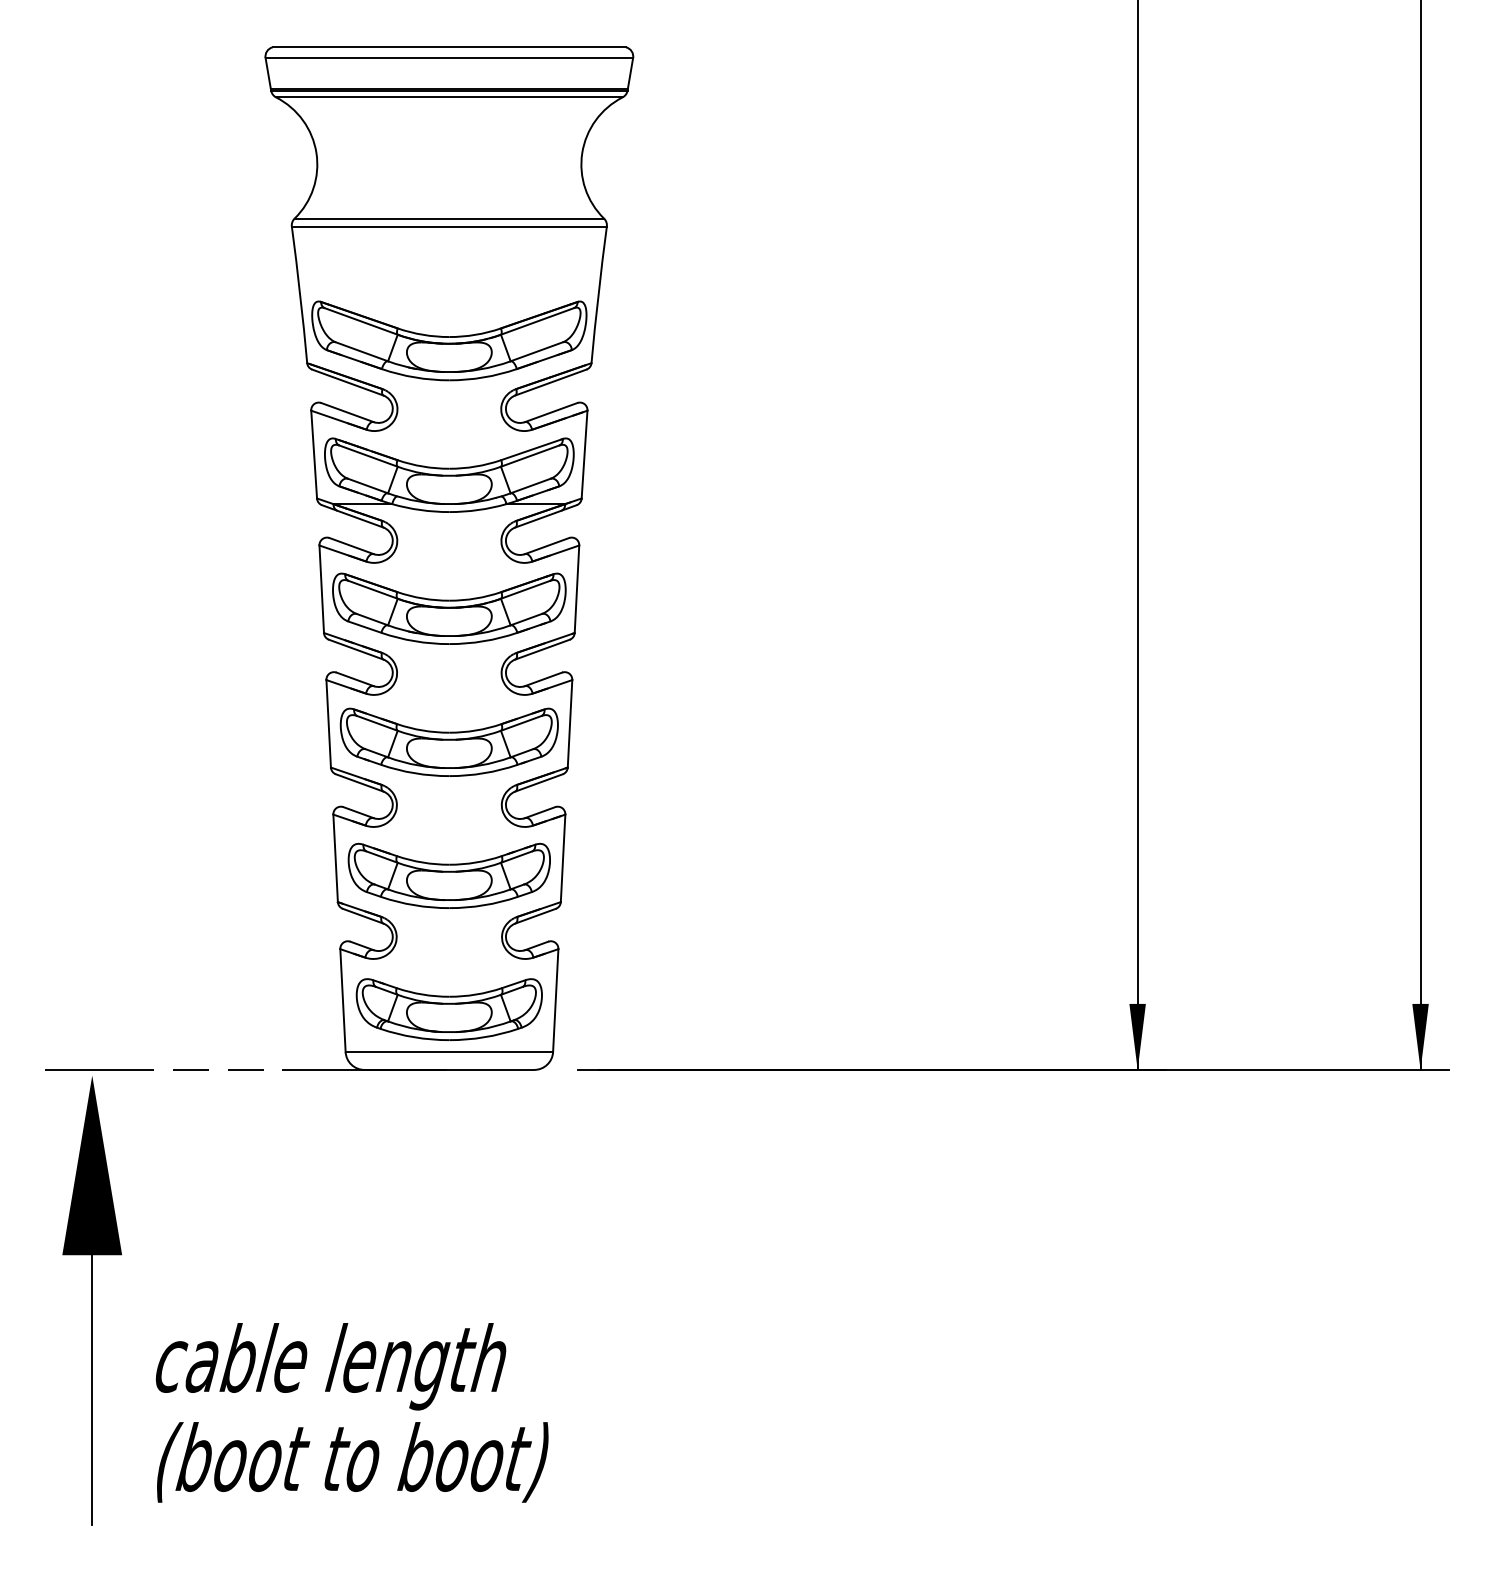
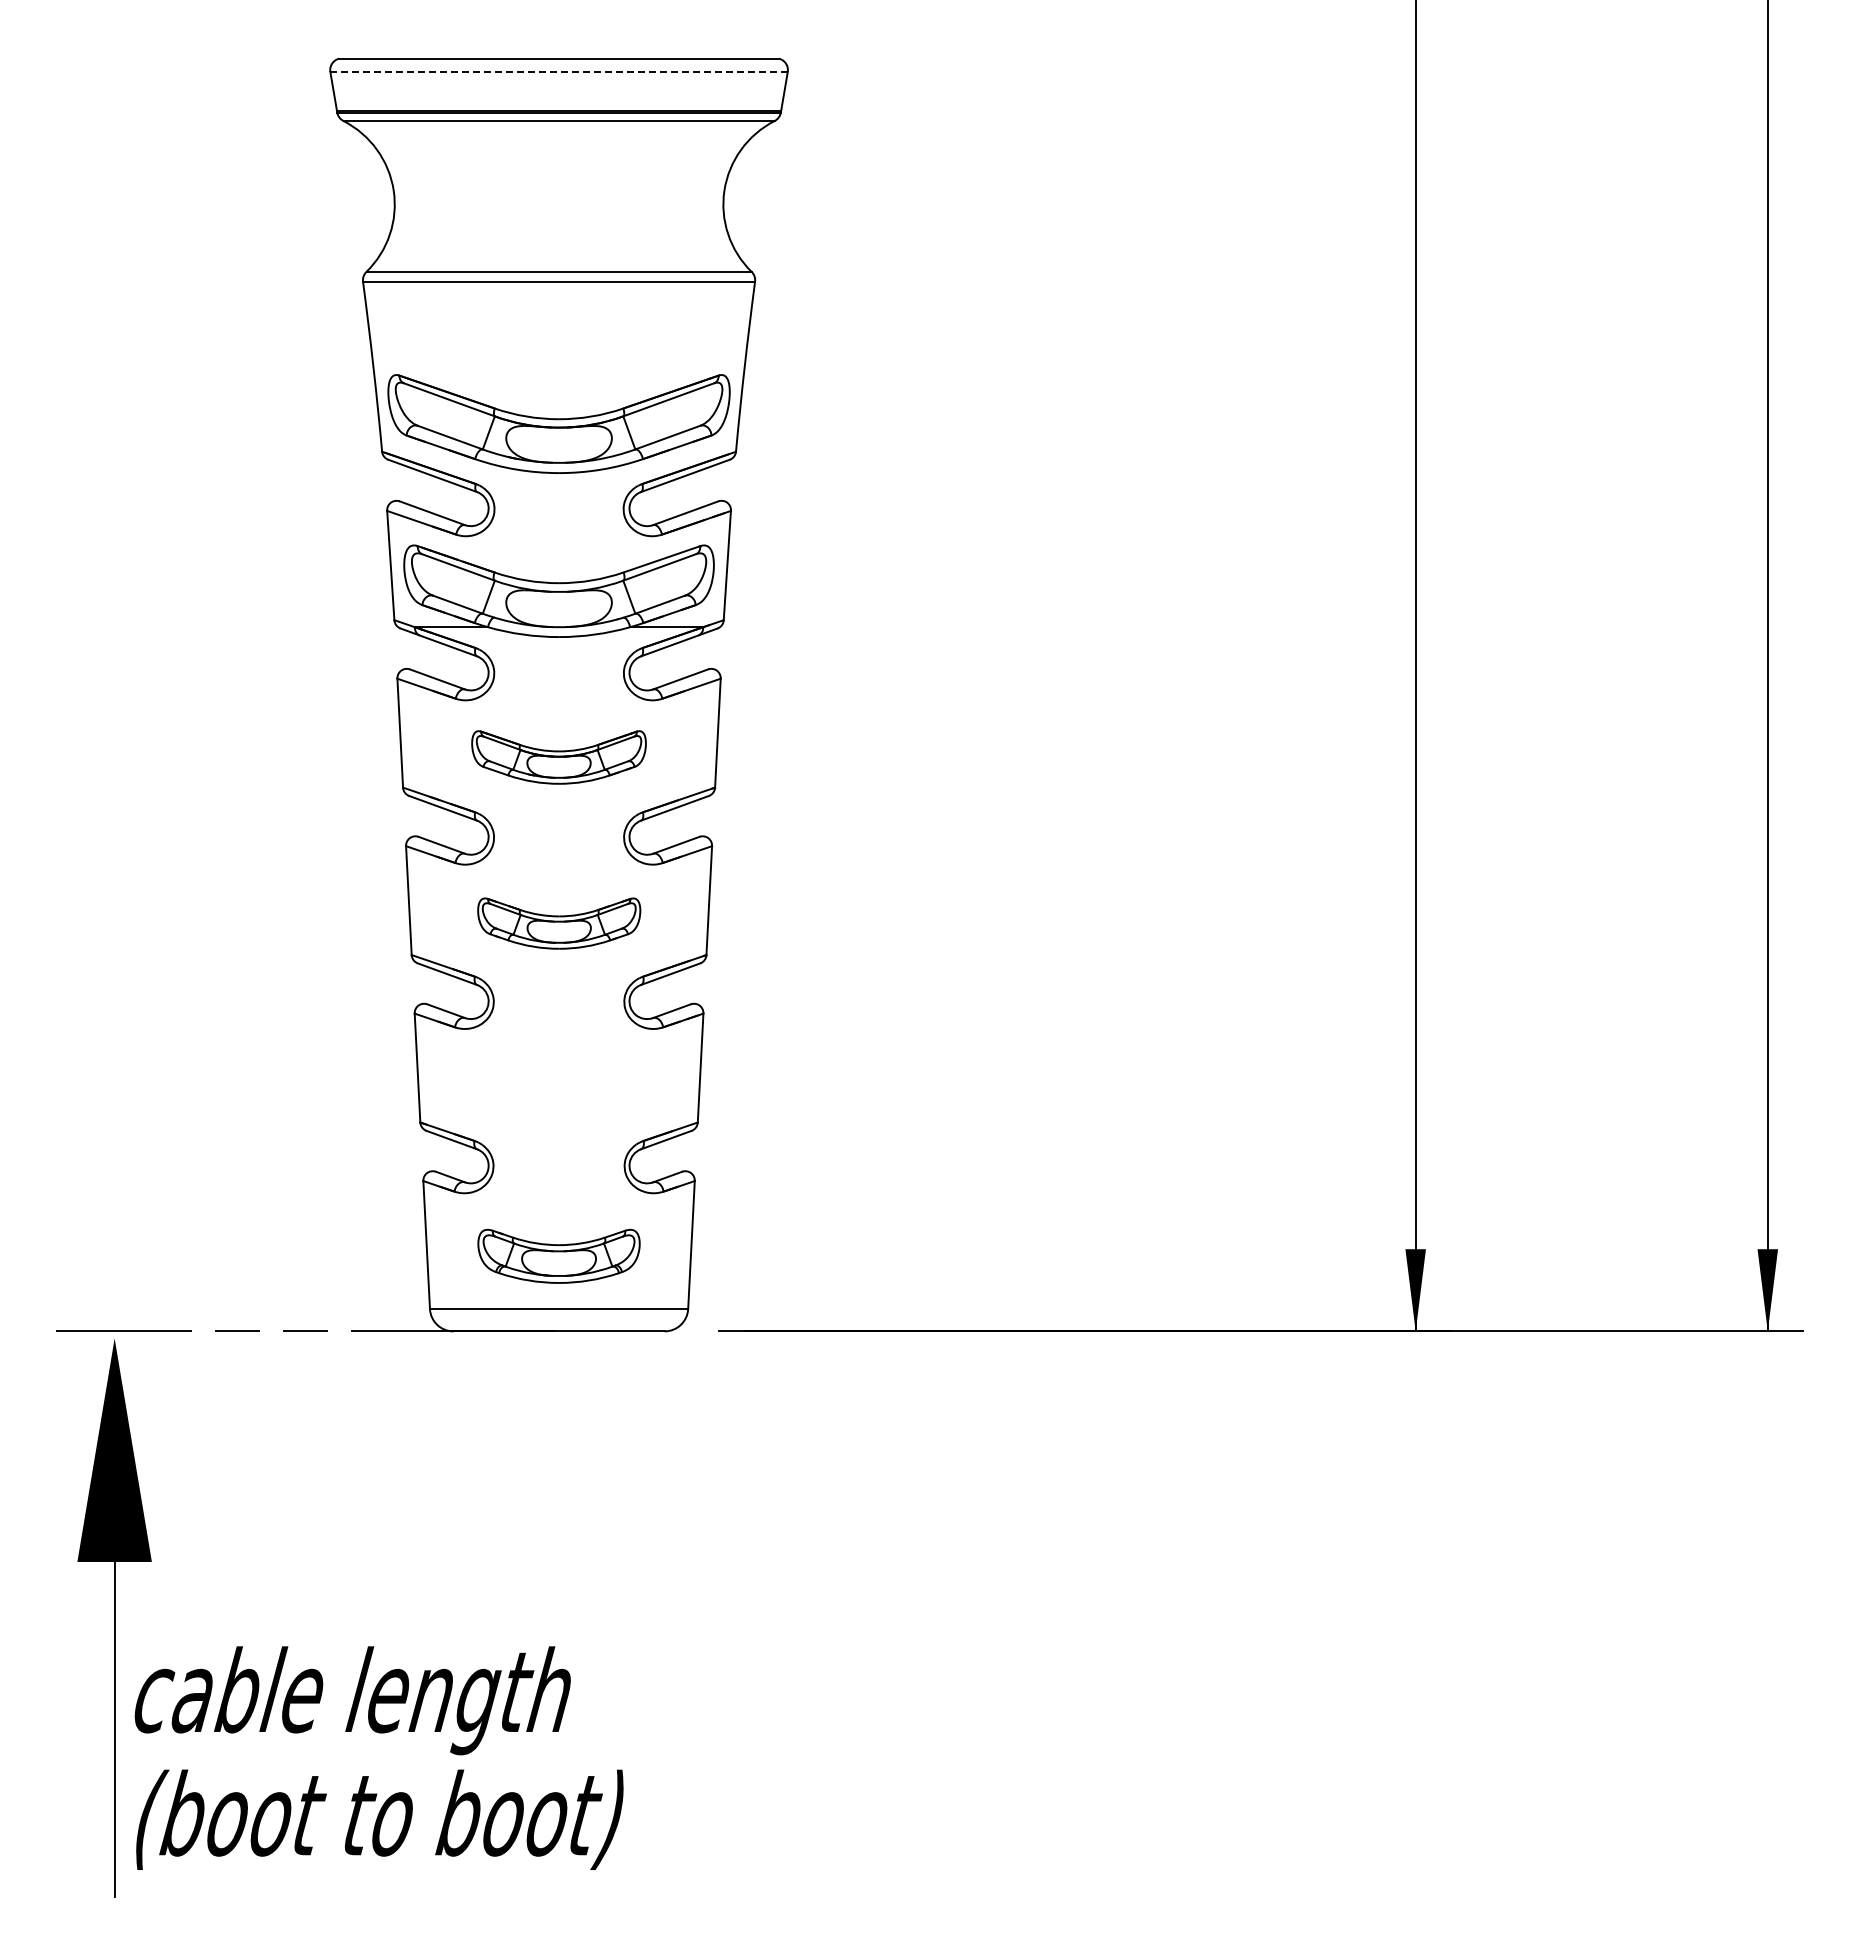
line: (449, 58) -> (559, 72), solid -> dashed
part: (448, 608) -> (558, 757), size x0.6
part: (449, 742) -> (559, 923), size x0.6
part: (448, 875) -> (558, 1089), removed
part: (448, 1009) -> (558, 1256), size x0.7
text: (351, 1412) -> (378, 1757), moved

